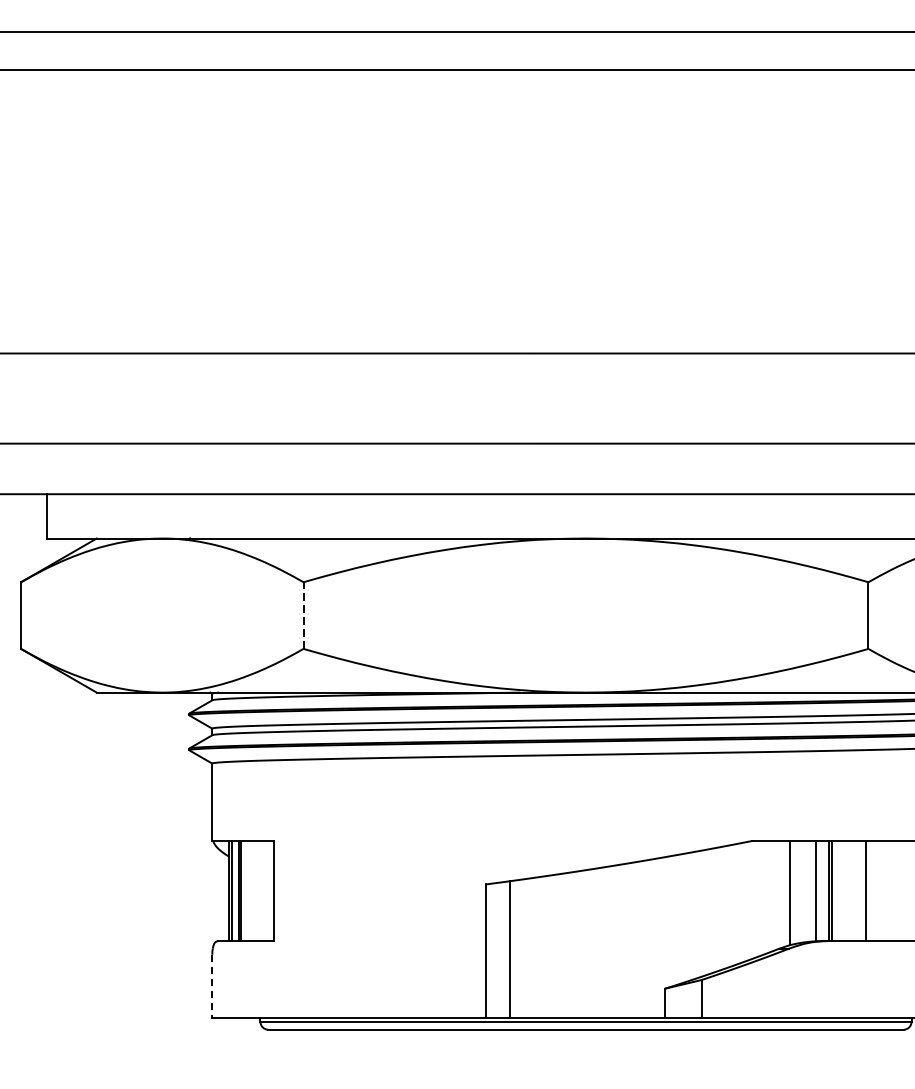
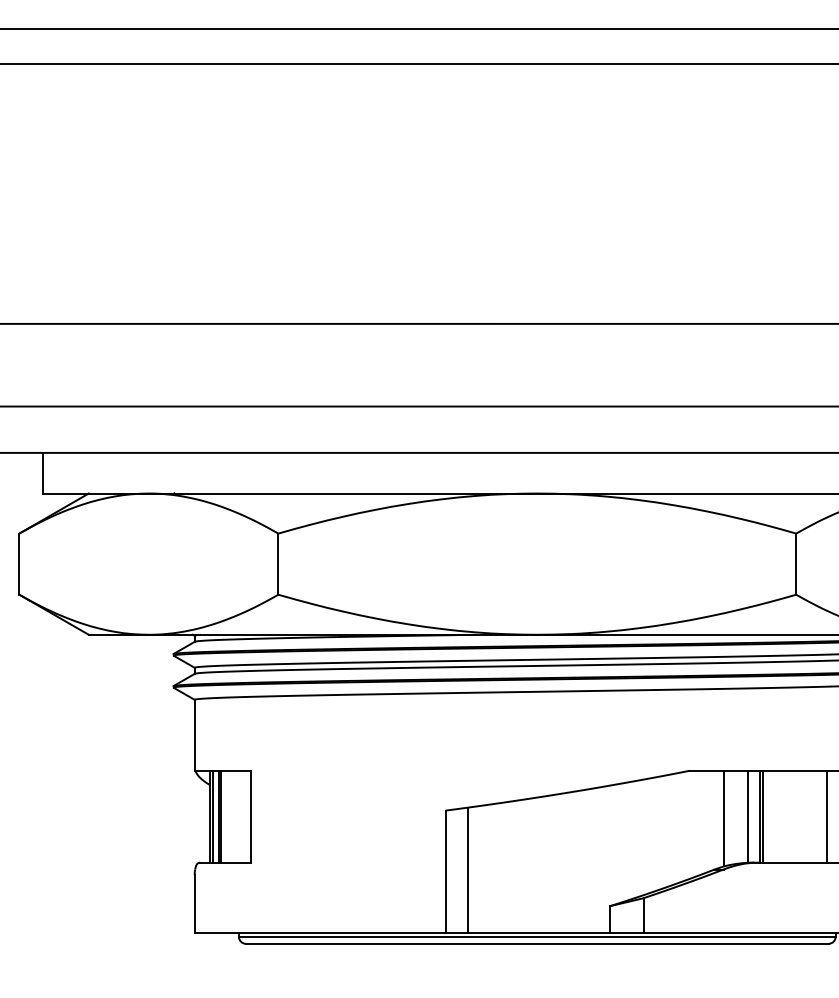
line: (303, 615) -> (278, 564), dashed -> solid
line: (865, 890) -> (826, 816), moved
line: (212, 986) -> (194, 904), dashed -> solid

